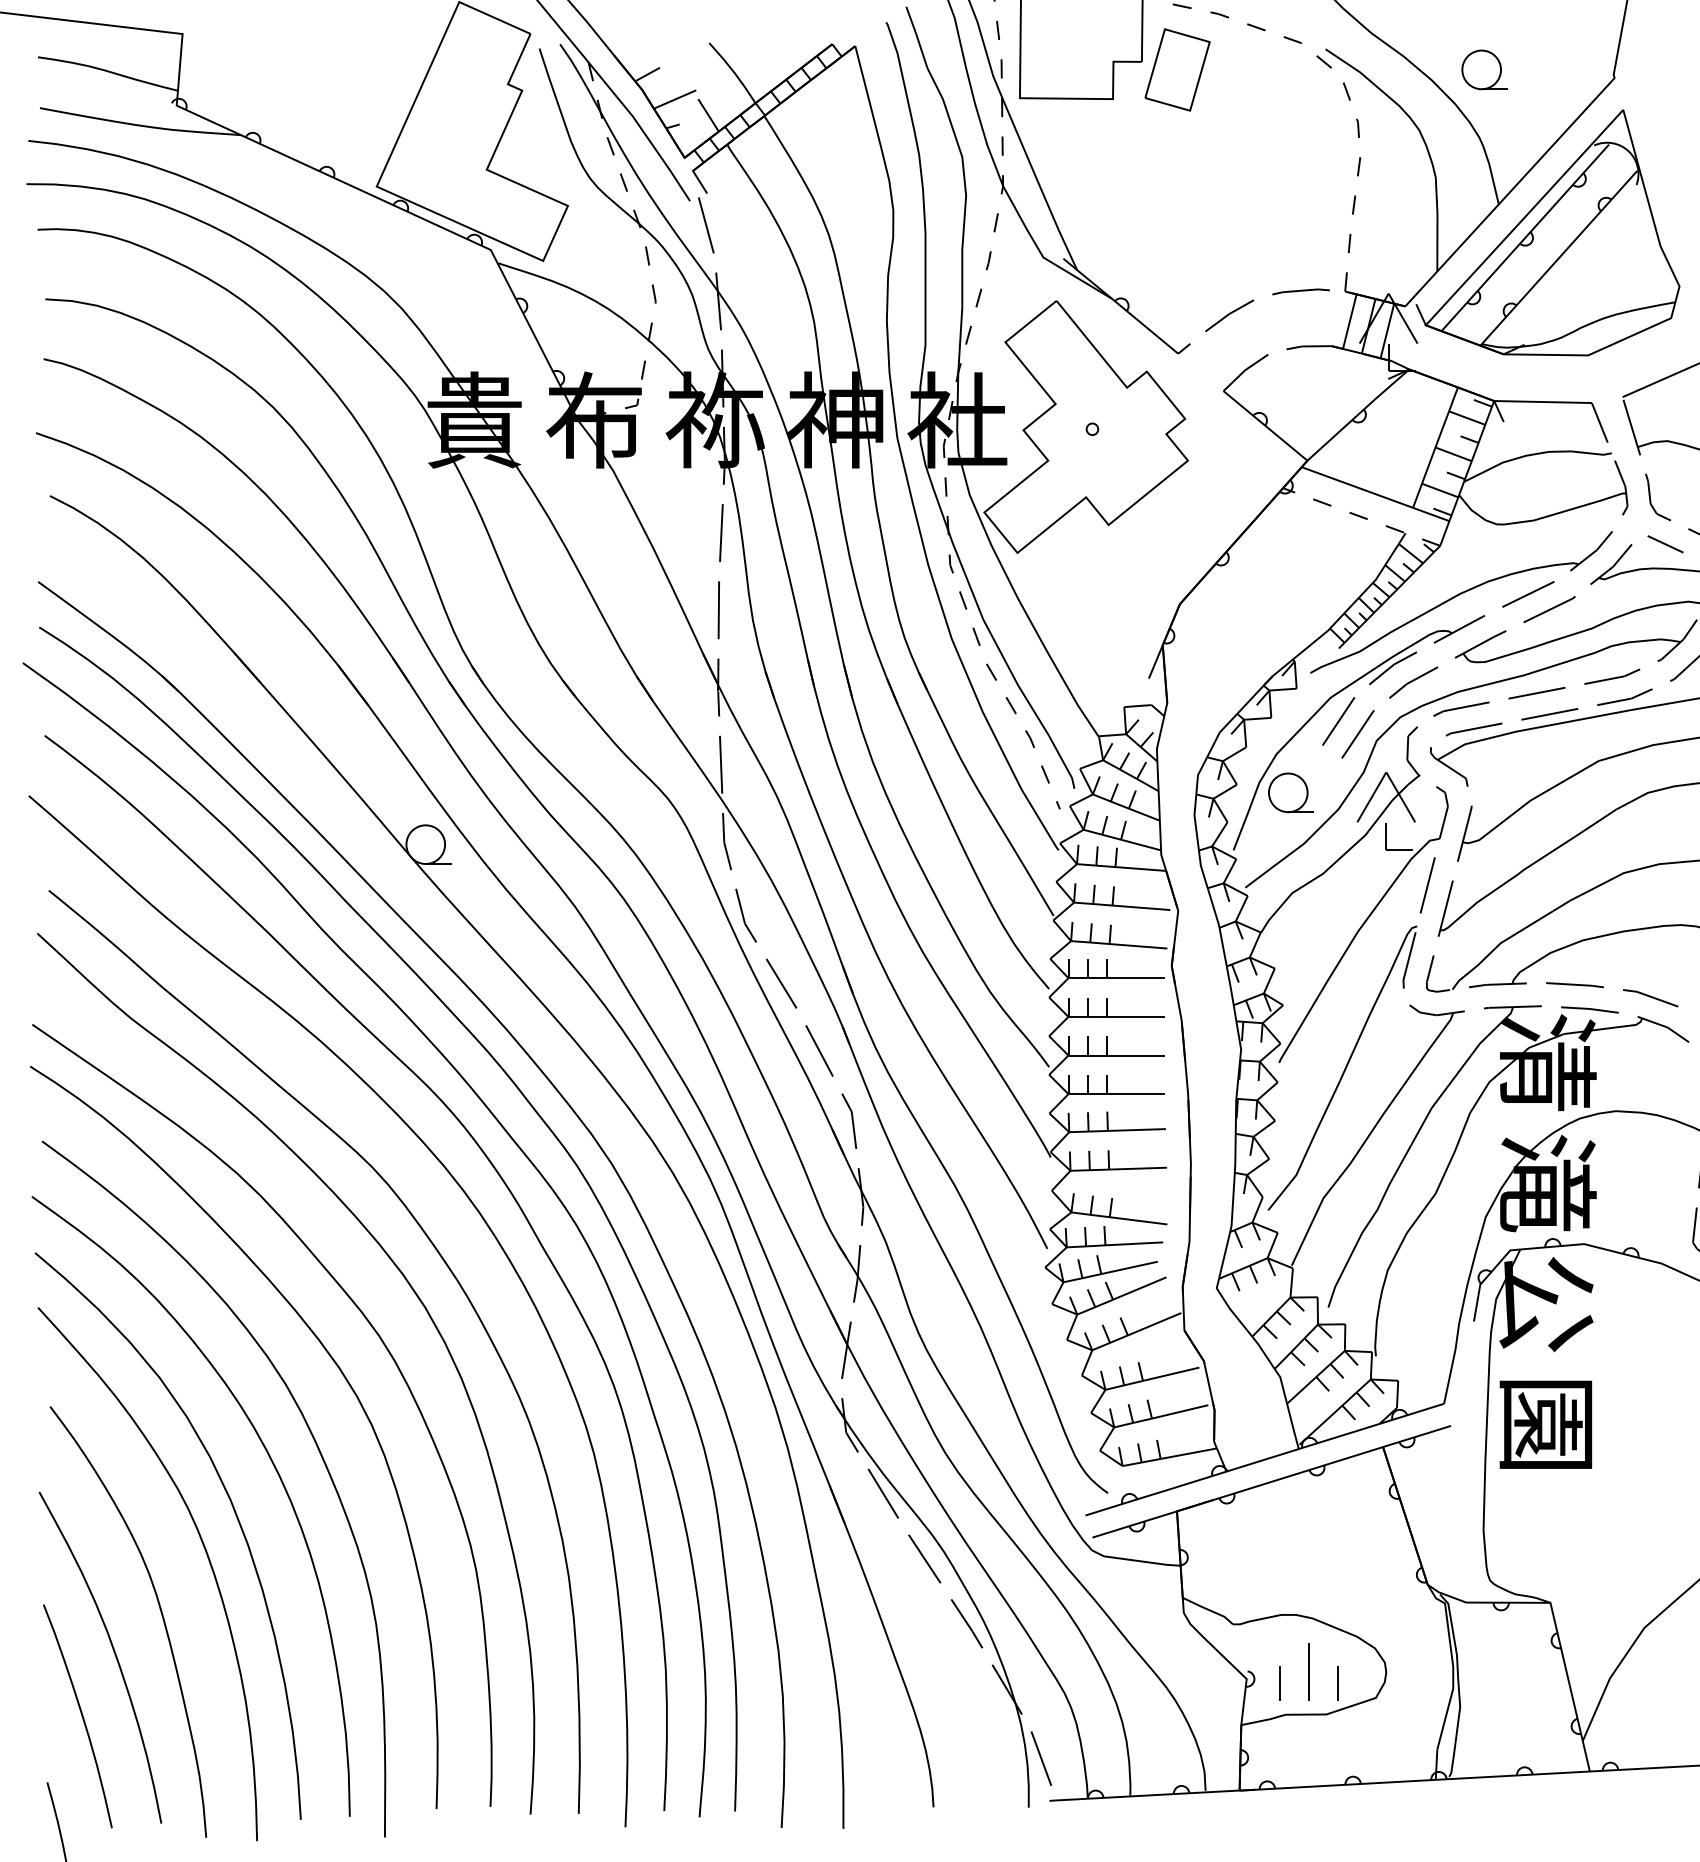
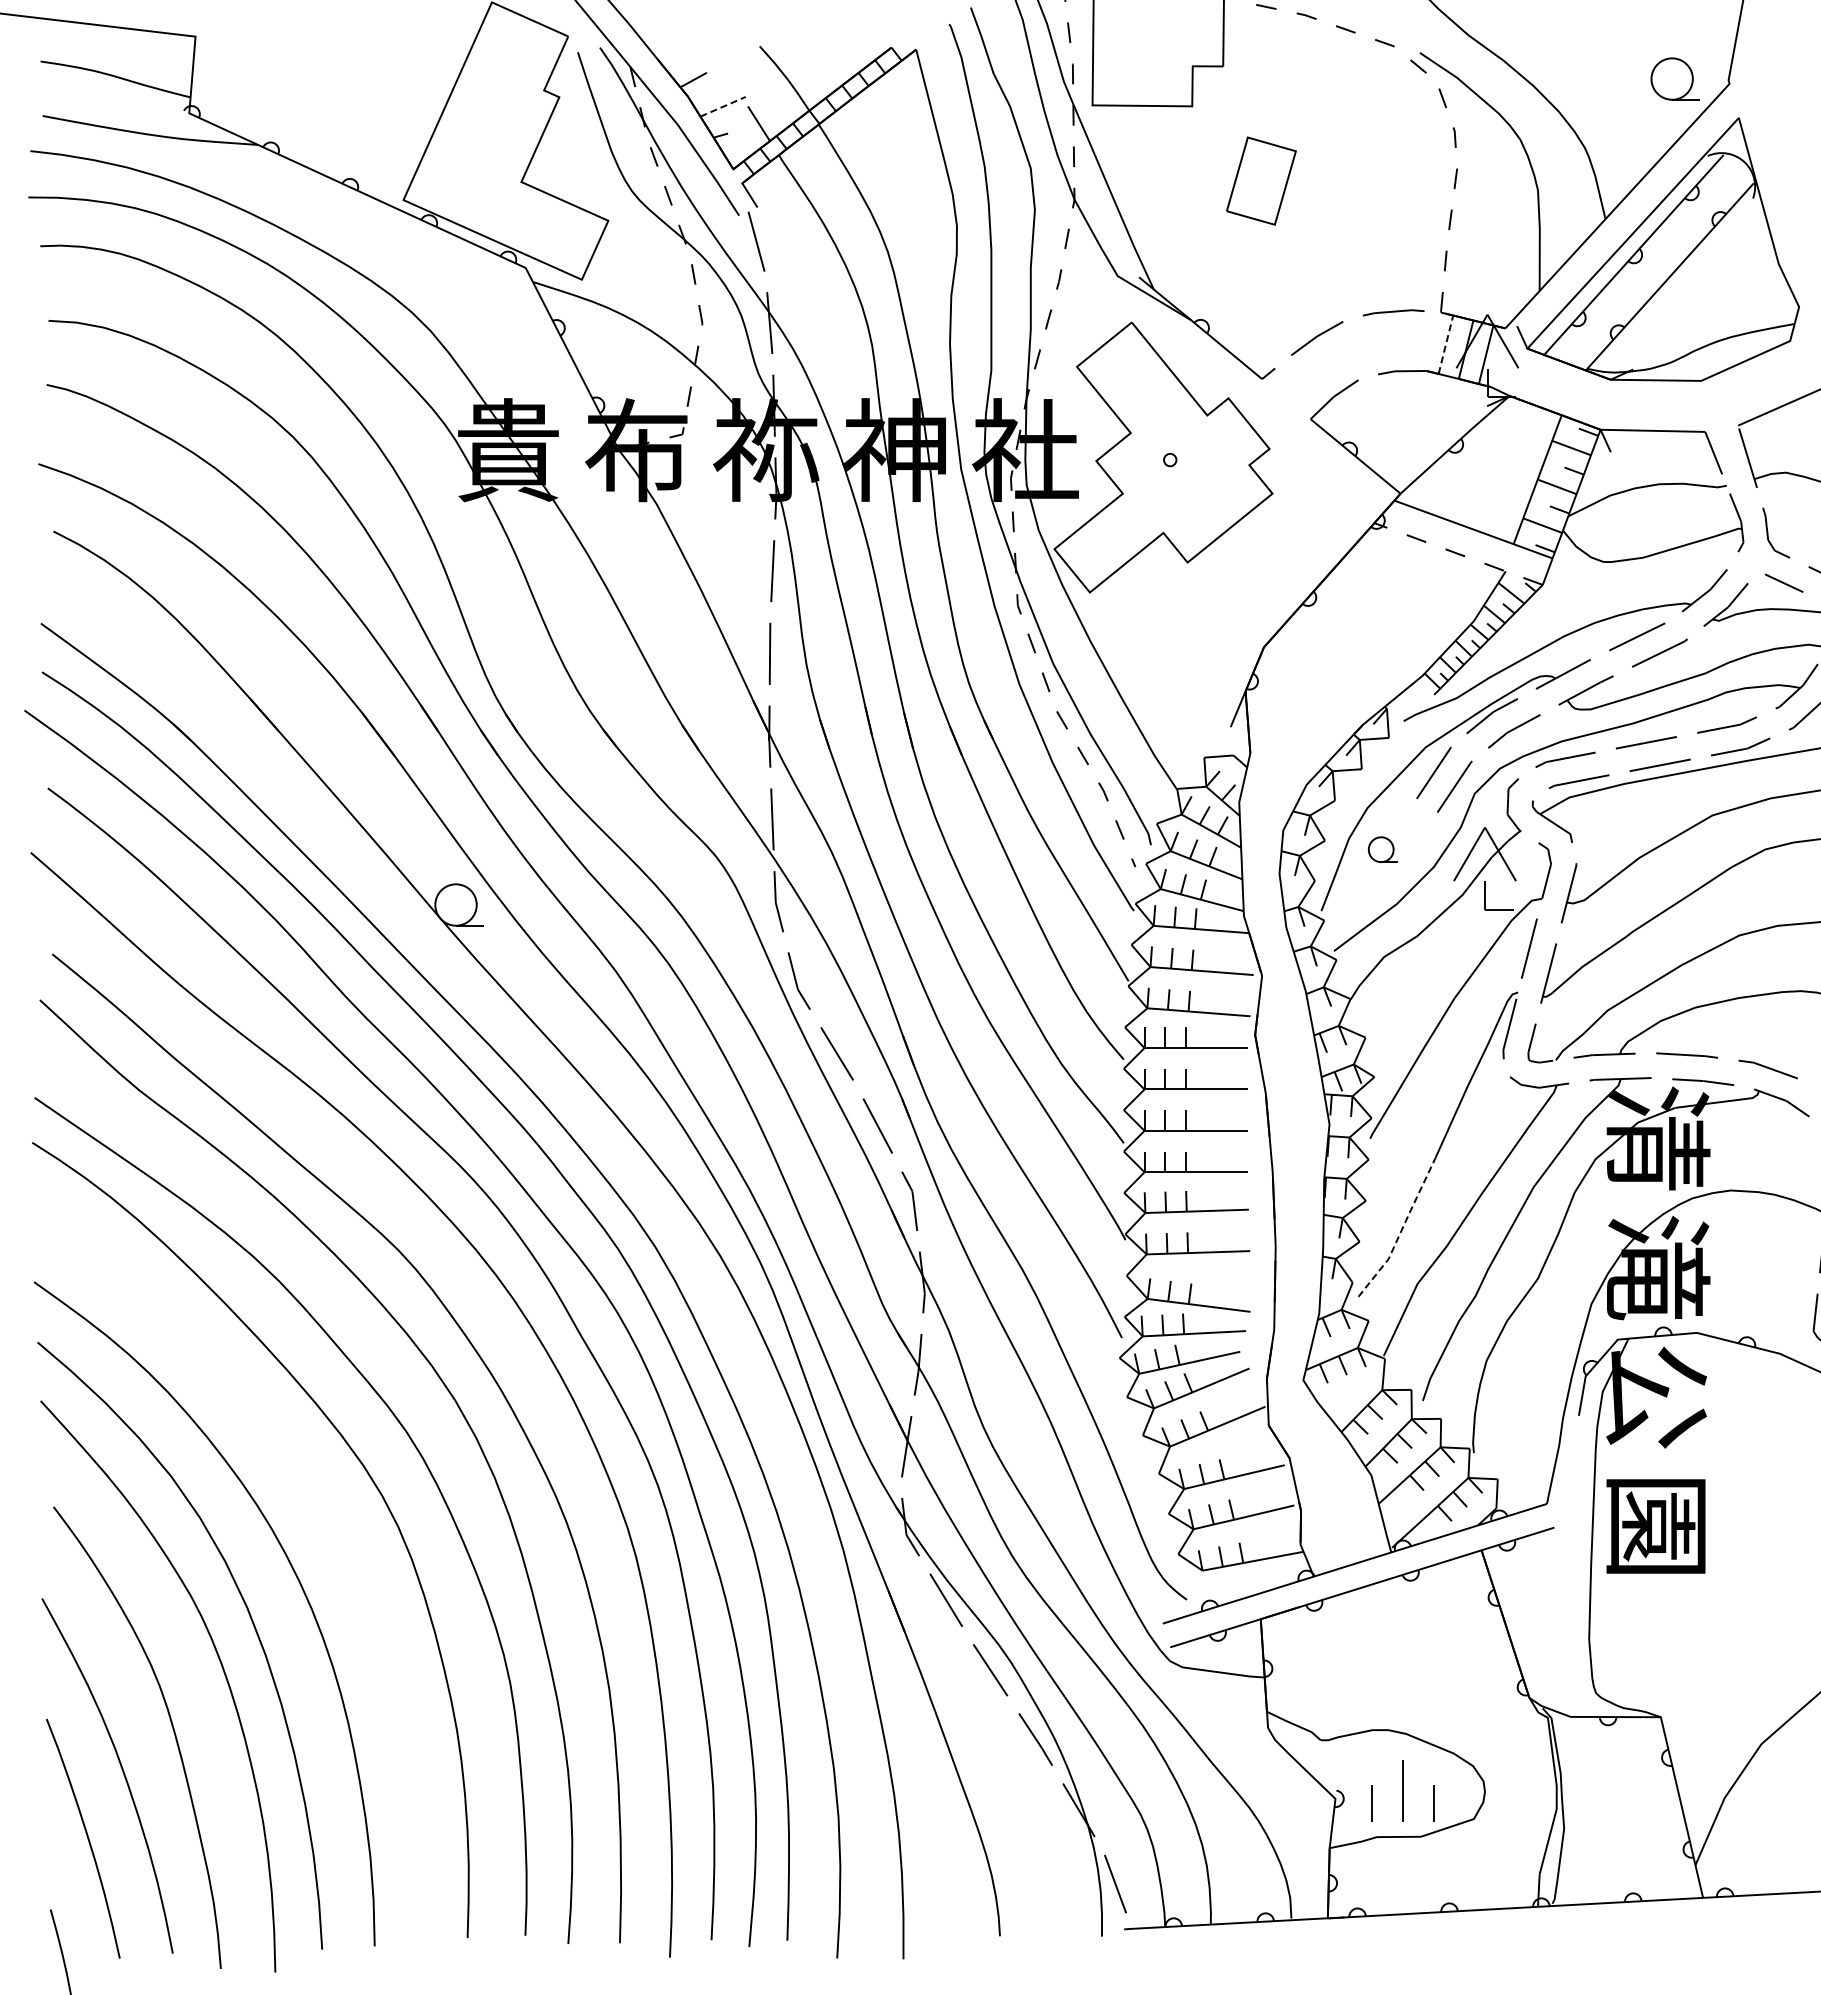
part: (1177, 69) -> (1261, 180), moved
part: (1483, 69) -> (1674, 78), moved
line: (675, 99) -> (723, 106), solid -> dashed
line: (1350, 321) -> (1446, 344), solid -> dashed
part: (1290, 792) -> (1382, 849), size x0.6
line: (1308, 1148) -> (1401, 1230), solid -> dashed
curve: (314, 1441) -> (336, 1544), removed

